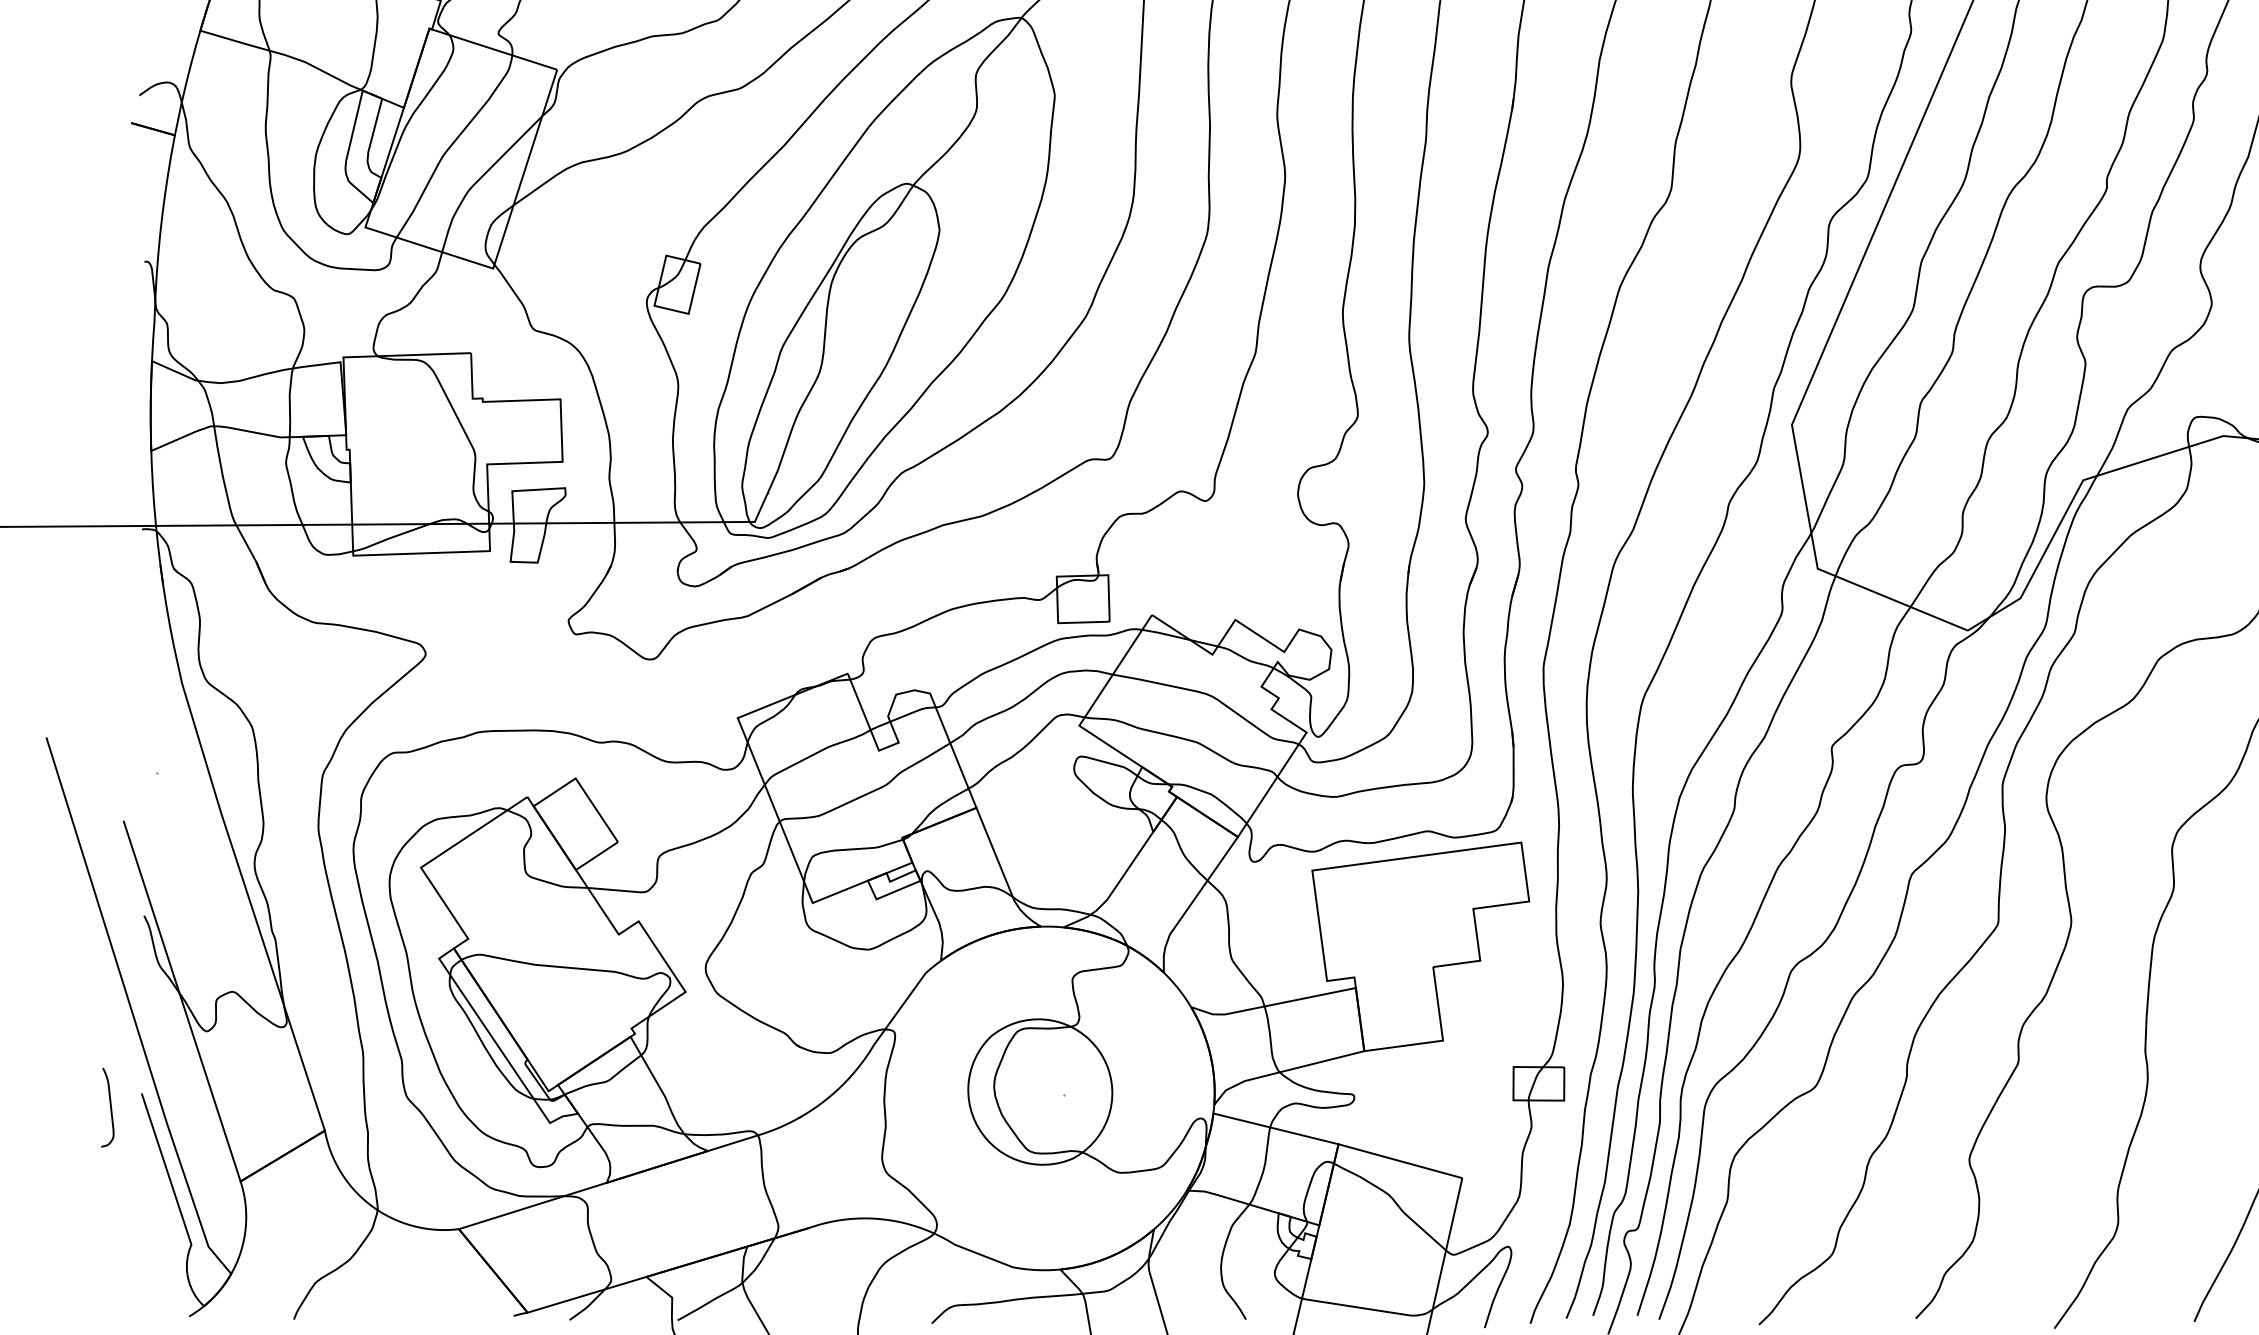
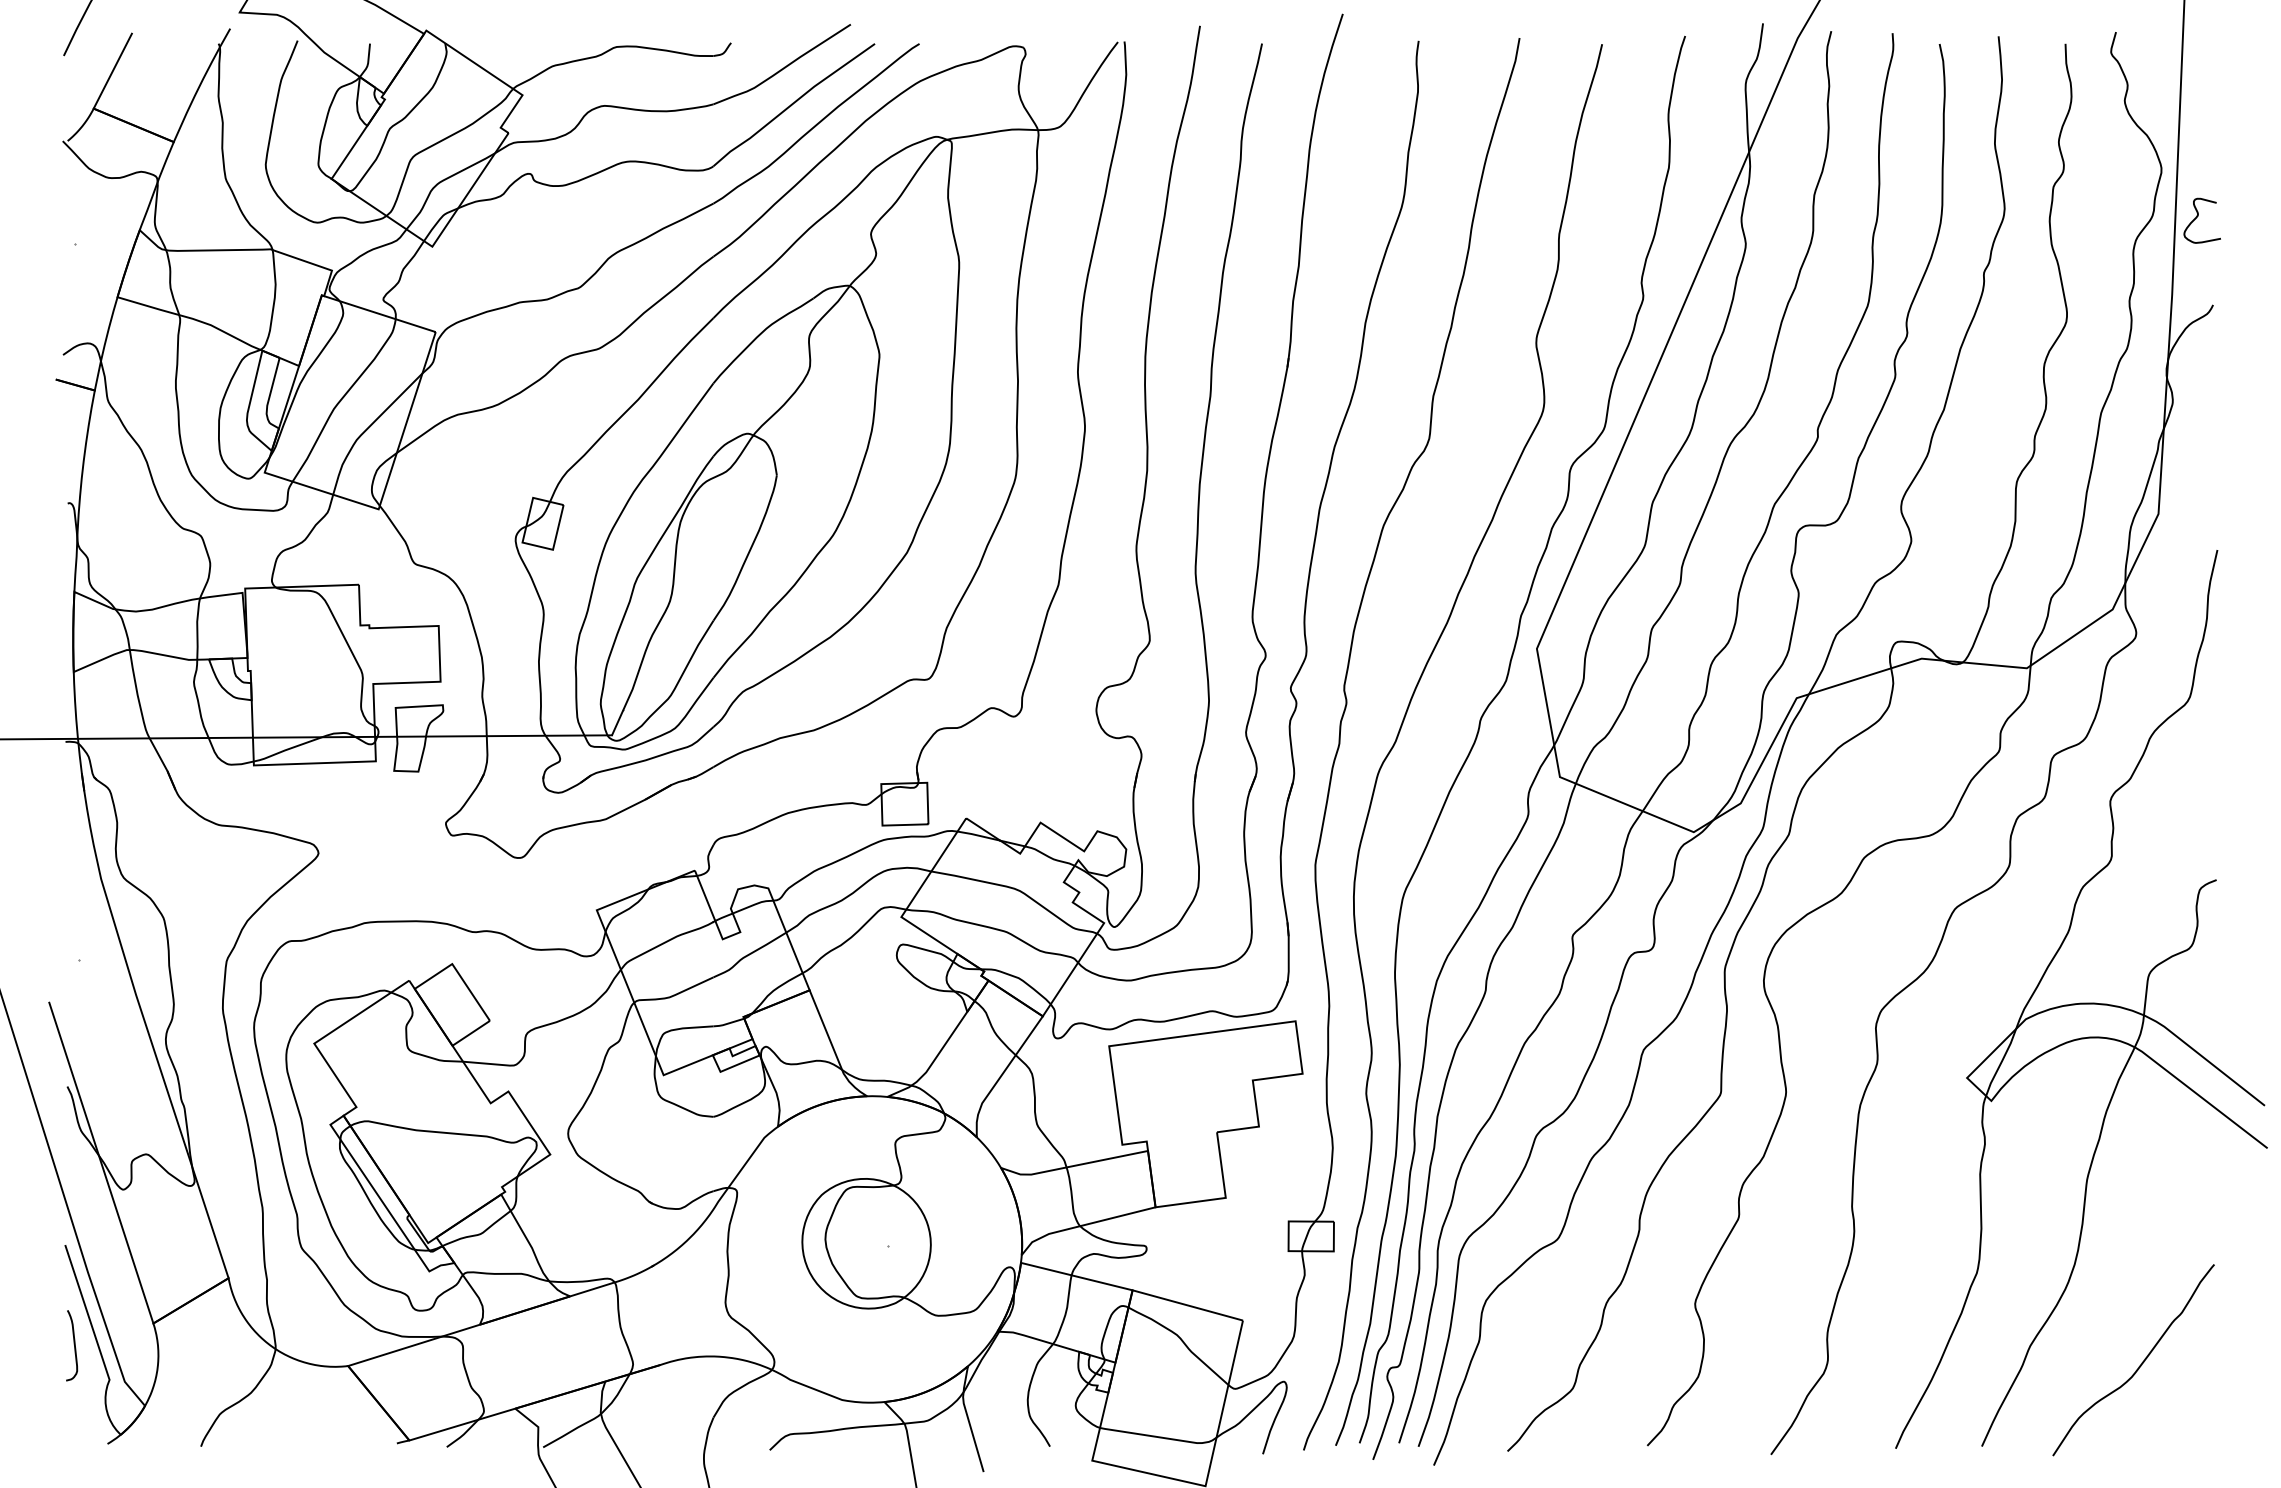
curve: (109, 1106) -> (73, 1344), moved

